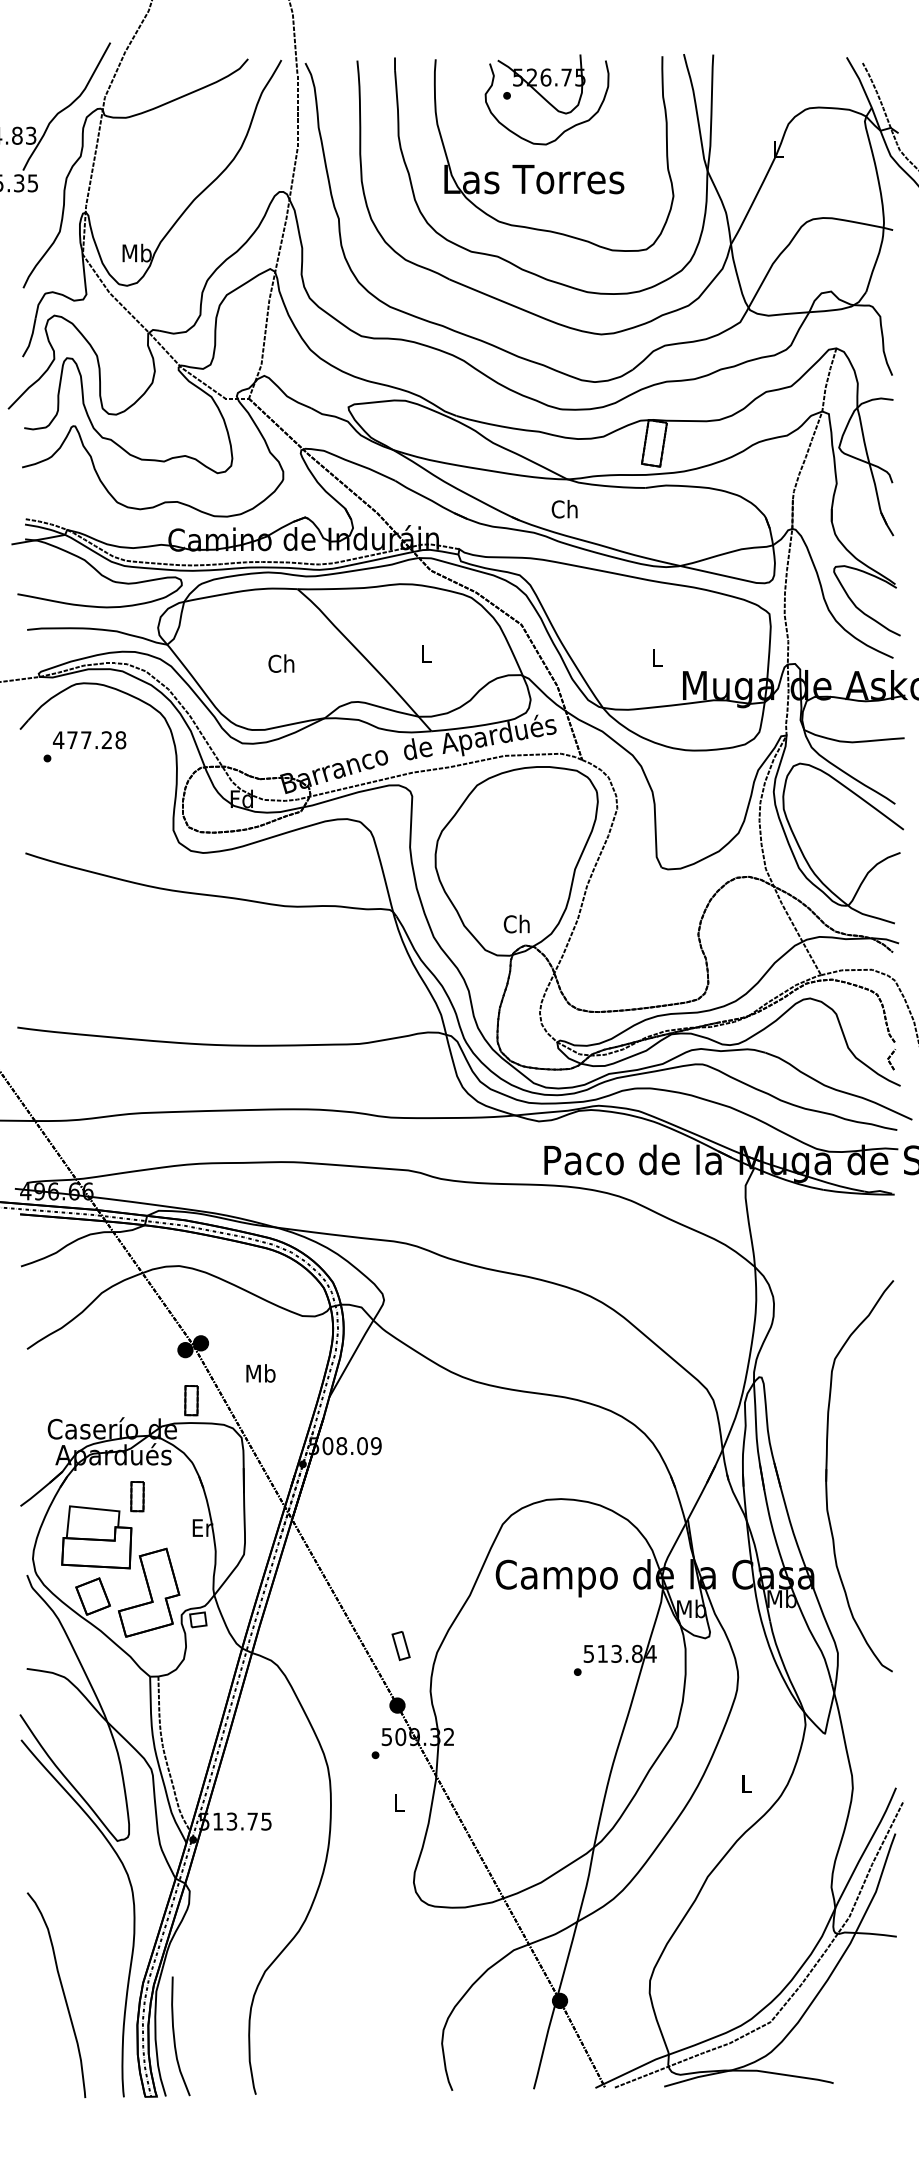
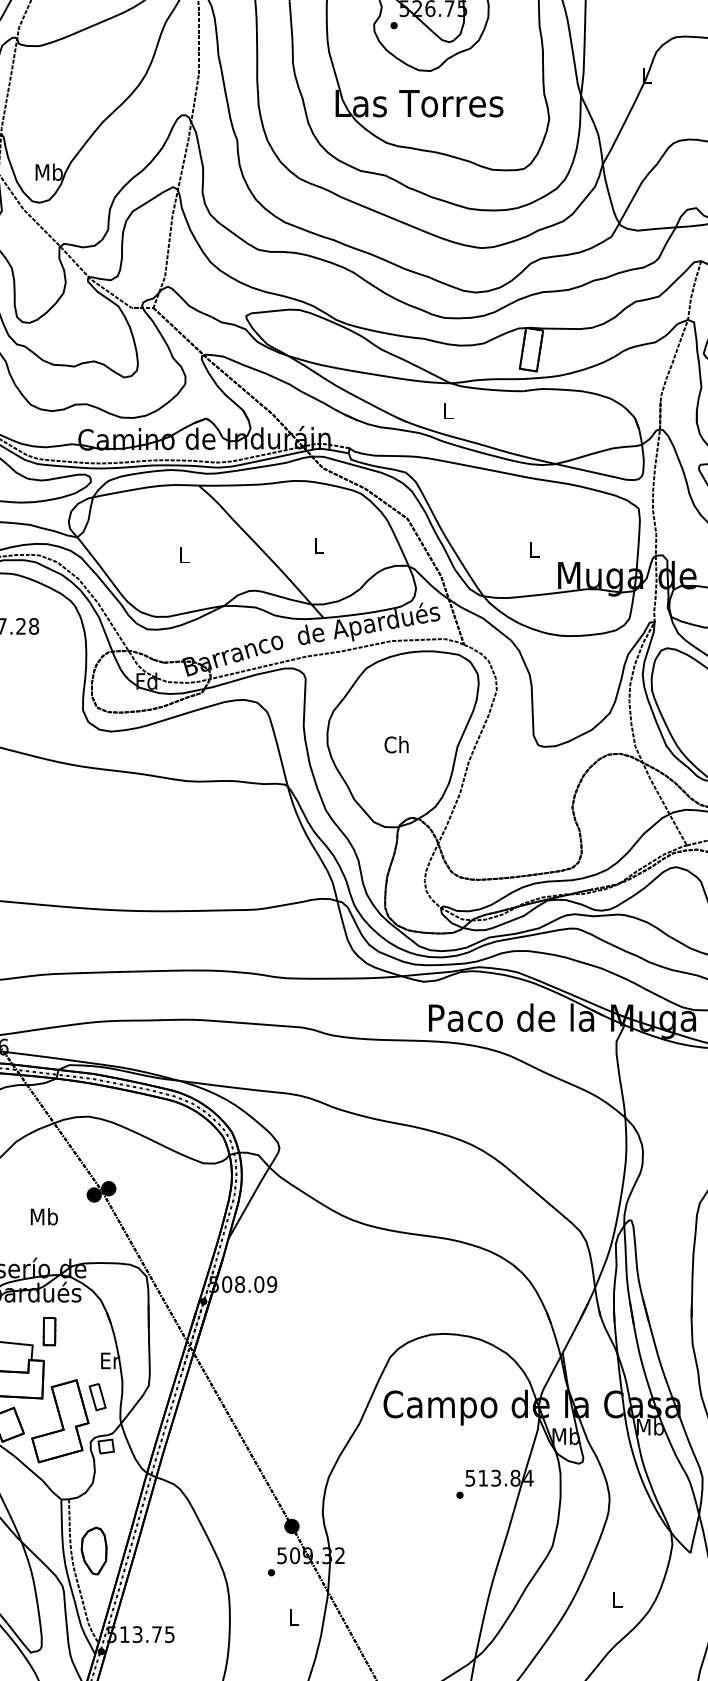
text: (564, 508) -> (447, 410), Ch -> L
text: (281, 663) -> (183, 554), Ch -> L
text: (516, 923) -> (396, 744), moved
text: (260, 1373) -> (43, 1216), moved
part: (191, 1400) -> (99, 1241), removed
part: (400, 1646) -> (97, 1397), moved
part: (185, 1731) -> (94, 1550), added

